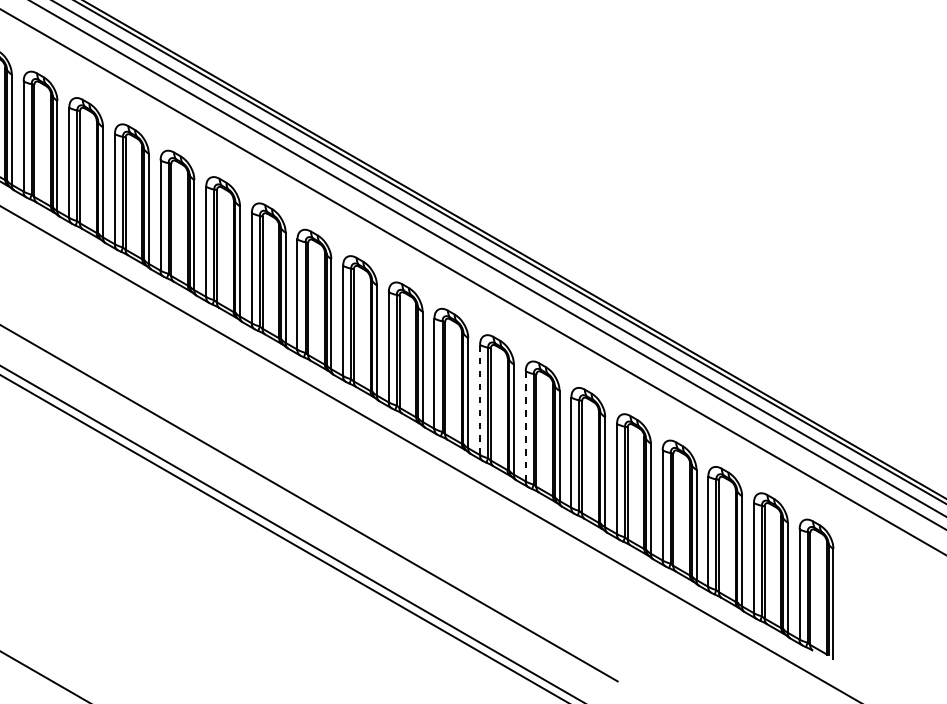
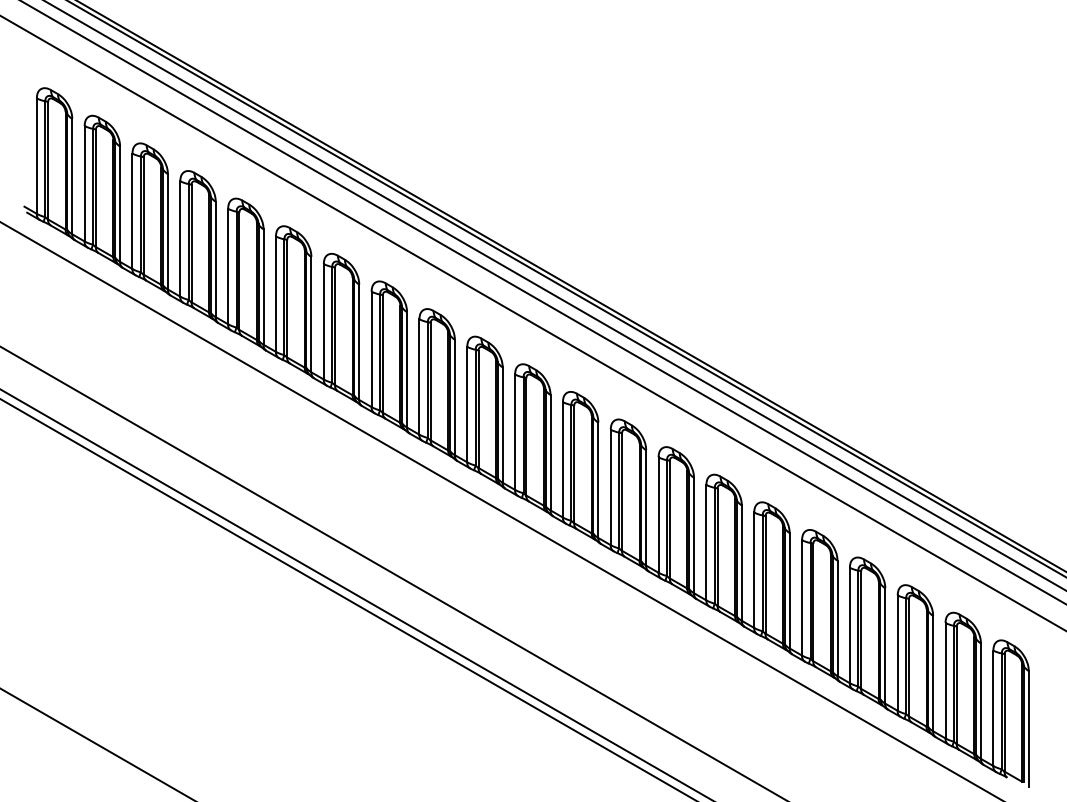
line: (479, 400) -> (658, 515), dashed -> solid
line: (525, 426) -> (706, 542), dashed -> solid

